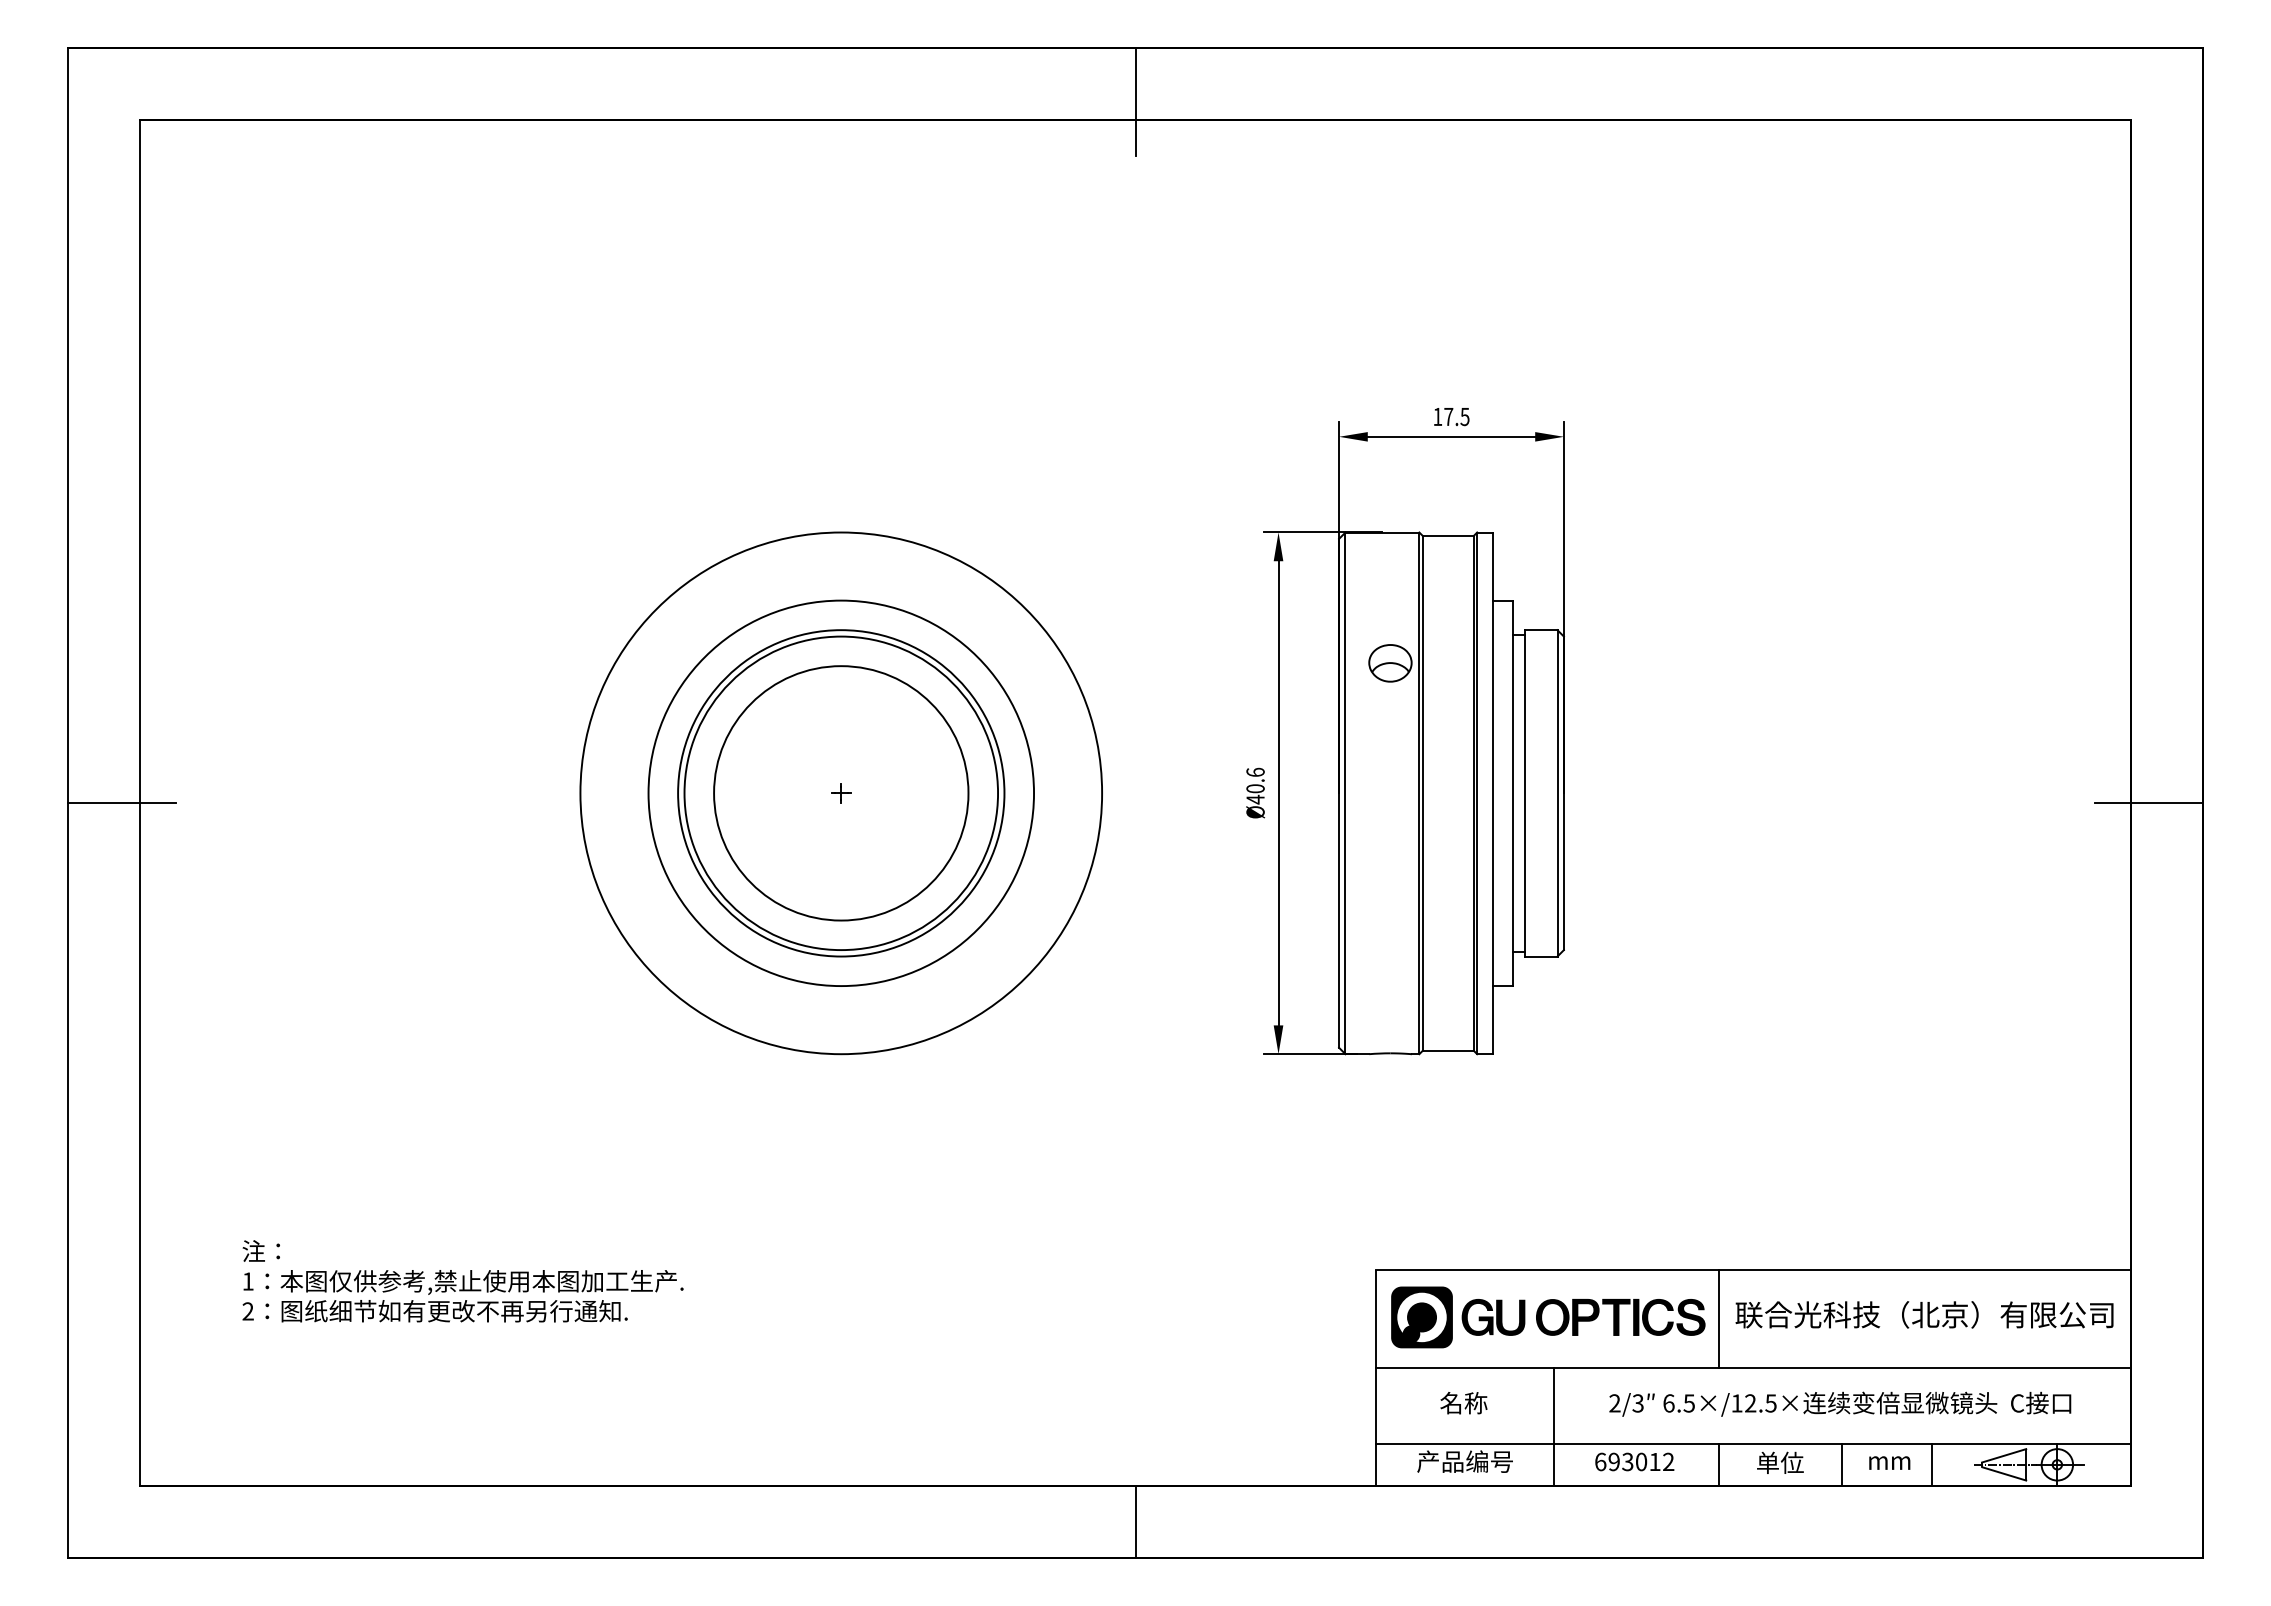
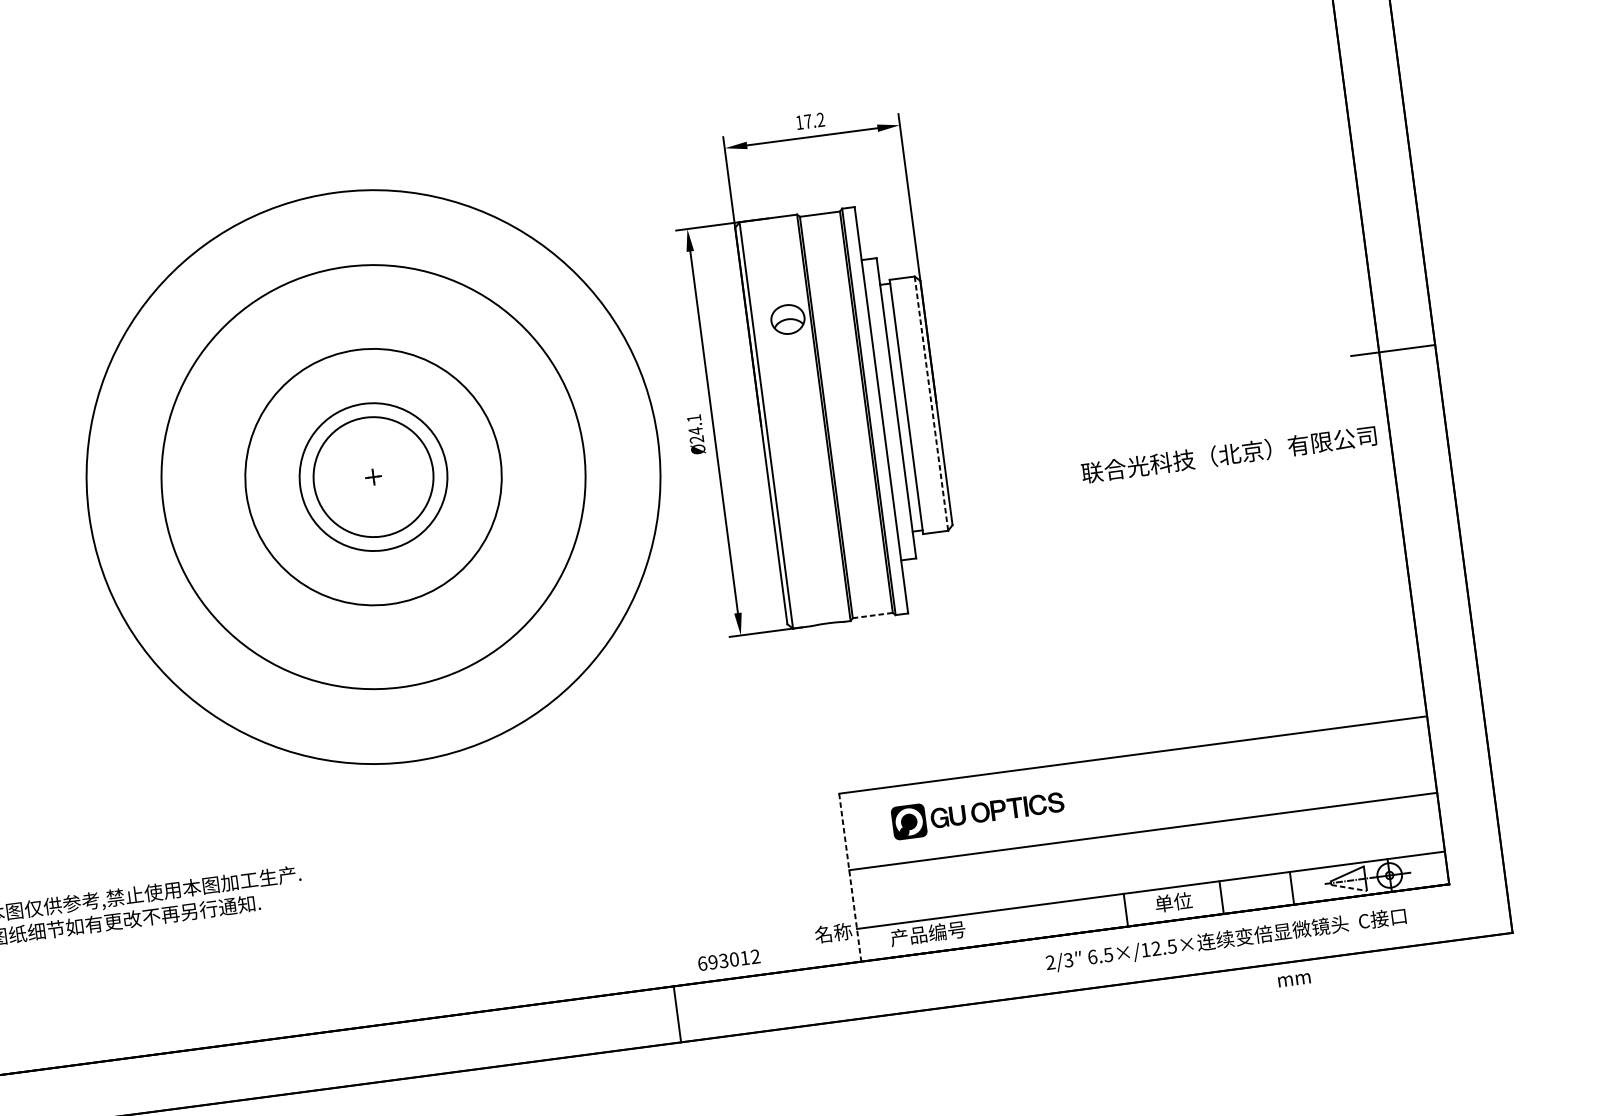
text: (1464, 416) -> (820, 119), 17.5 -> 17.2
text: (1255, 785) -> (695, 428), Ø40.6 -> Ø24.1
circle: (841, 793) -> (373, 477), size x0.6
circle: (841, 793) -> (373, 477), size x0.6
circle: (841, 793) -> (373, 477), size x1.4
circle: (841, 793) -> (373, 477), size x1.4
line: (1557, 793) -> (931, 403), solid -> dashed
line: (1448, 1050) -> (872, 615), solid -> dashed
text: (1924, 1314) -> (1228, 454), moved
part: (1548, 1317) -> (978, 812), size x0.7
line: (1718, 1318) -> (1110, 796), removed
line: (1376, 1378) -> (850, 878), solid -> dashed
text: (1463, 1403) -> (833, 933), moved
text: (1840, 1403) -> (1226, 939), moved
line: (1554, 1426) -> (994, 897), removed
text: (1634, 1461) -> (728, 959), moved
text: (1889, 1462) -> (1294, 979), moved
line: (2004, 1474) -> (1349, 888), solid -> dashed

